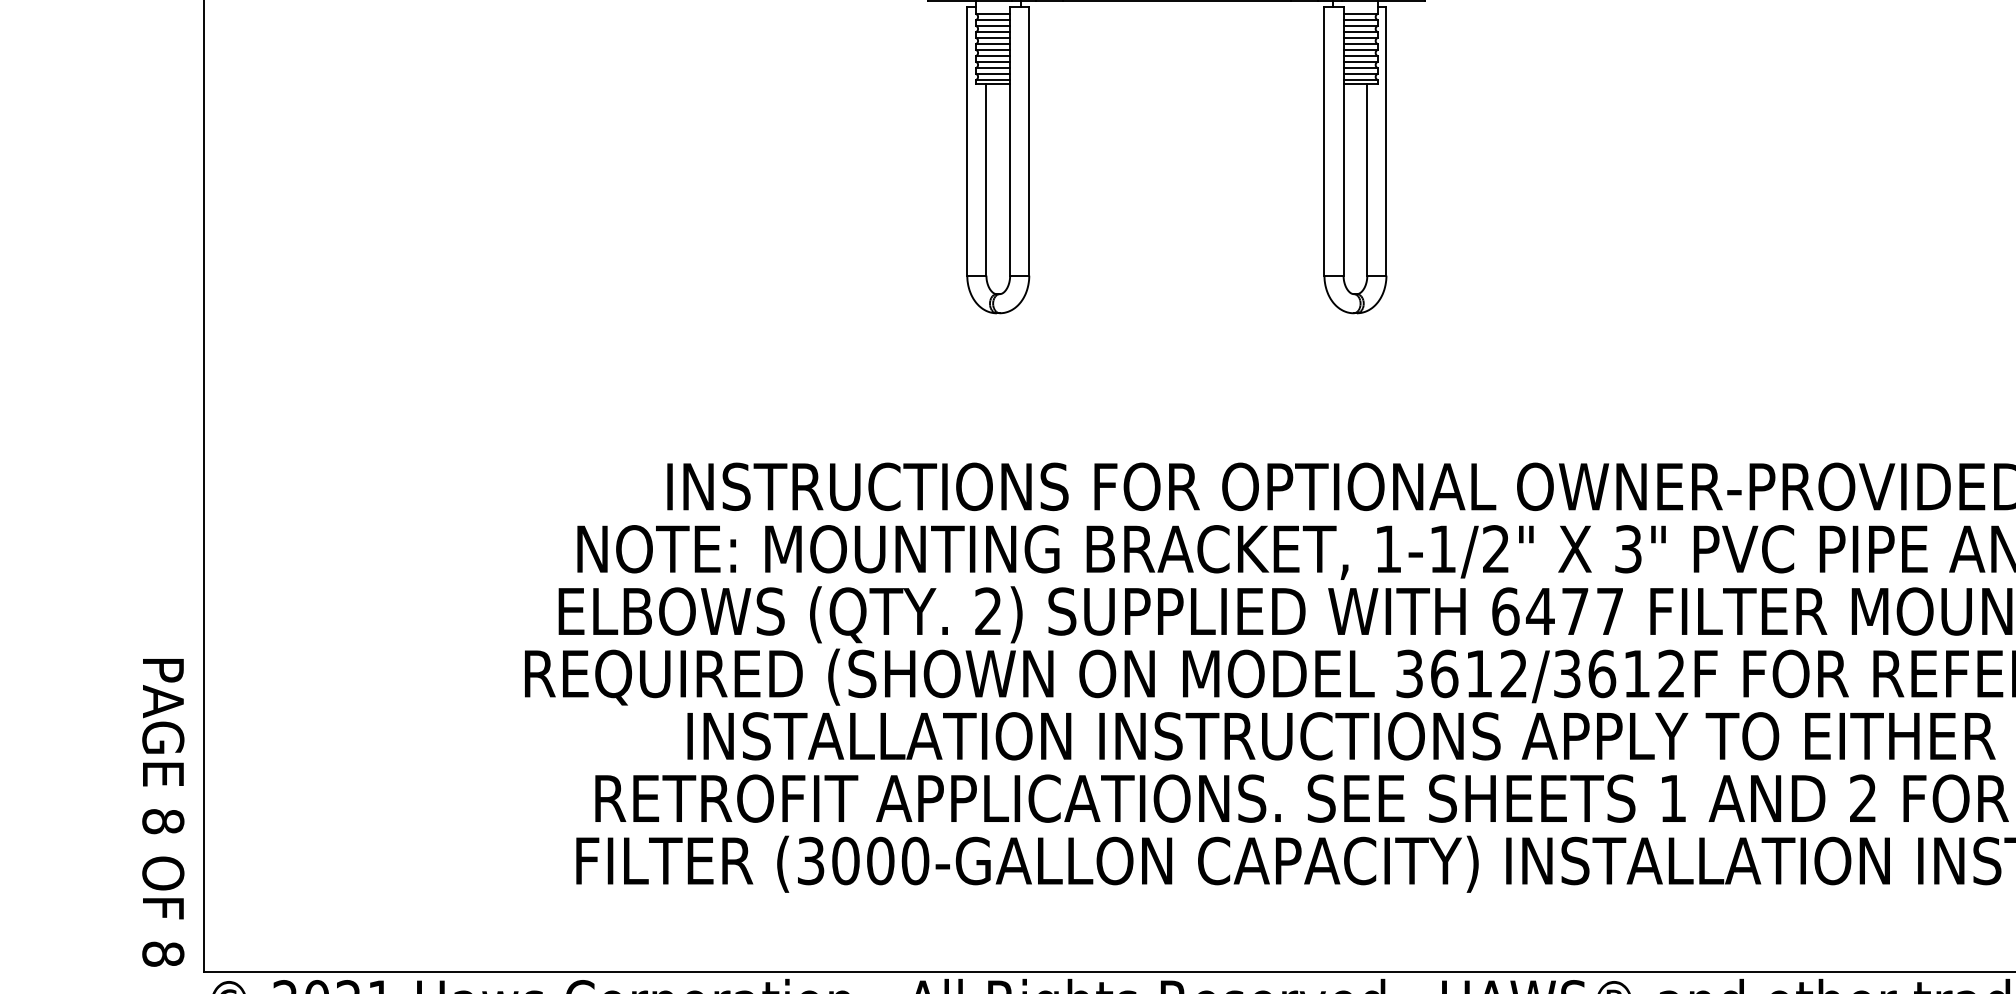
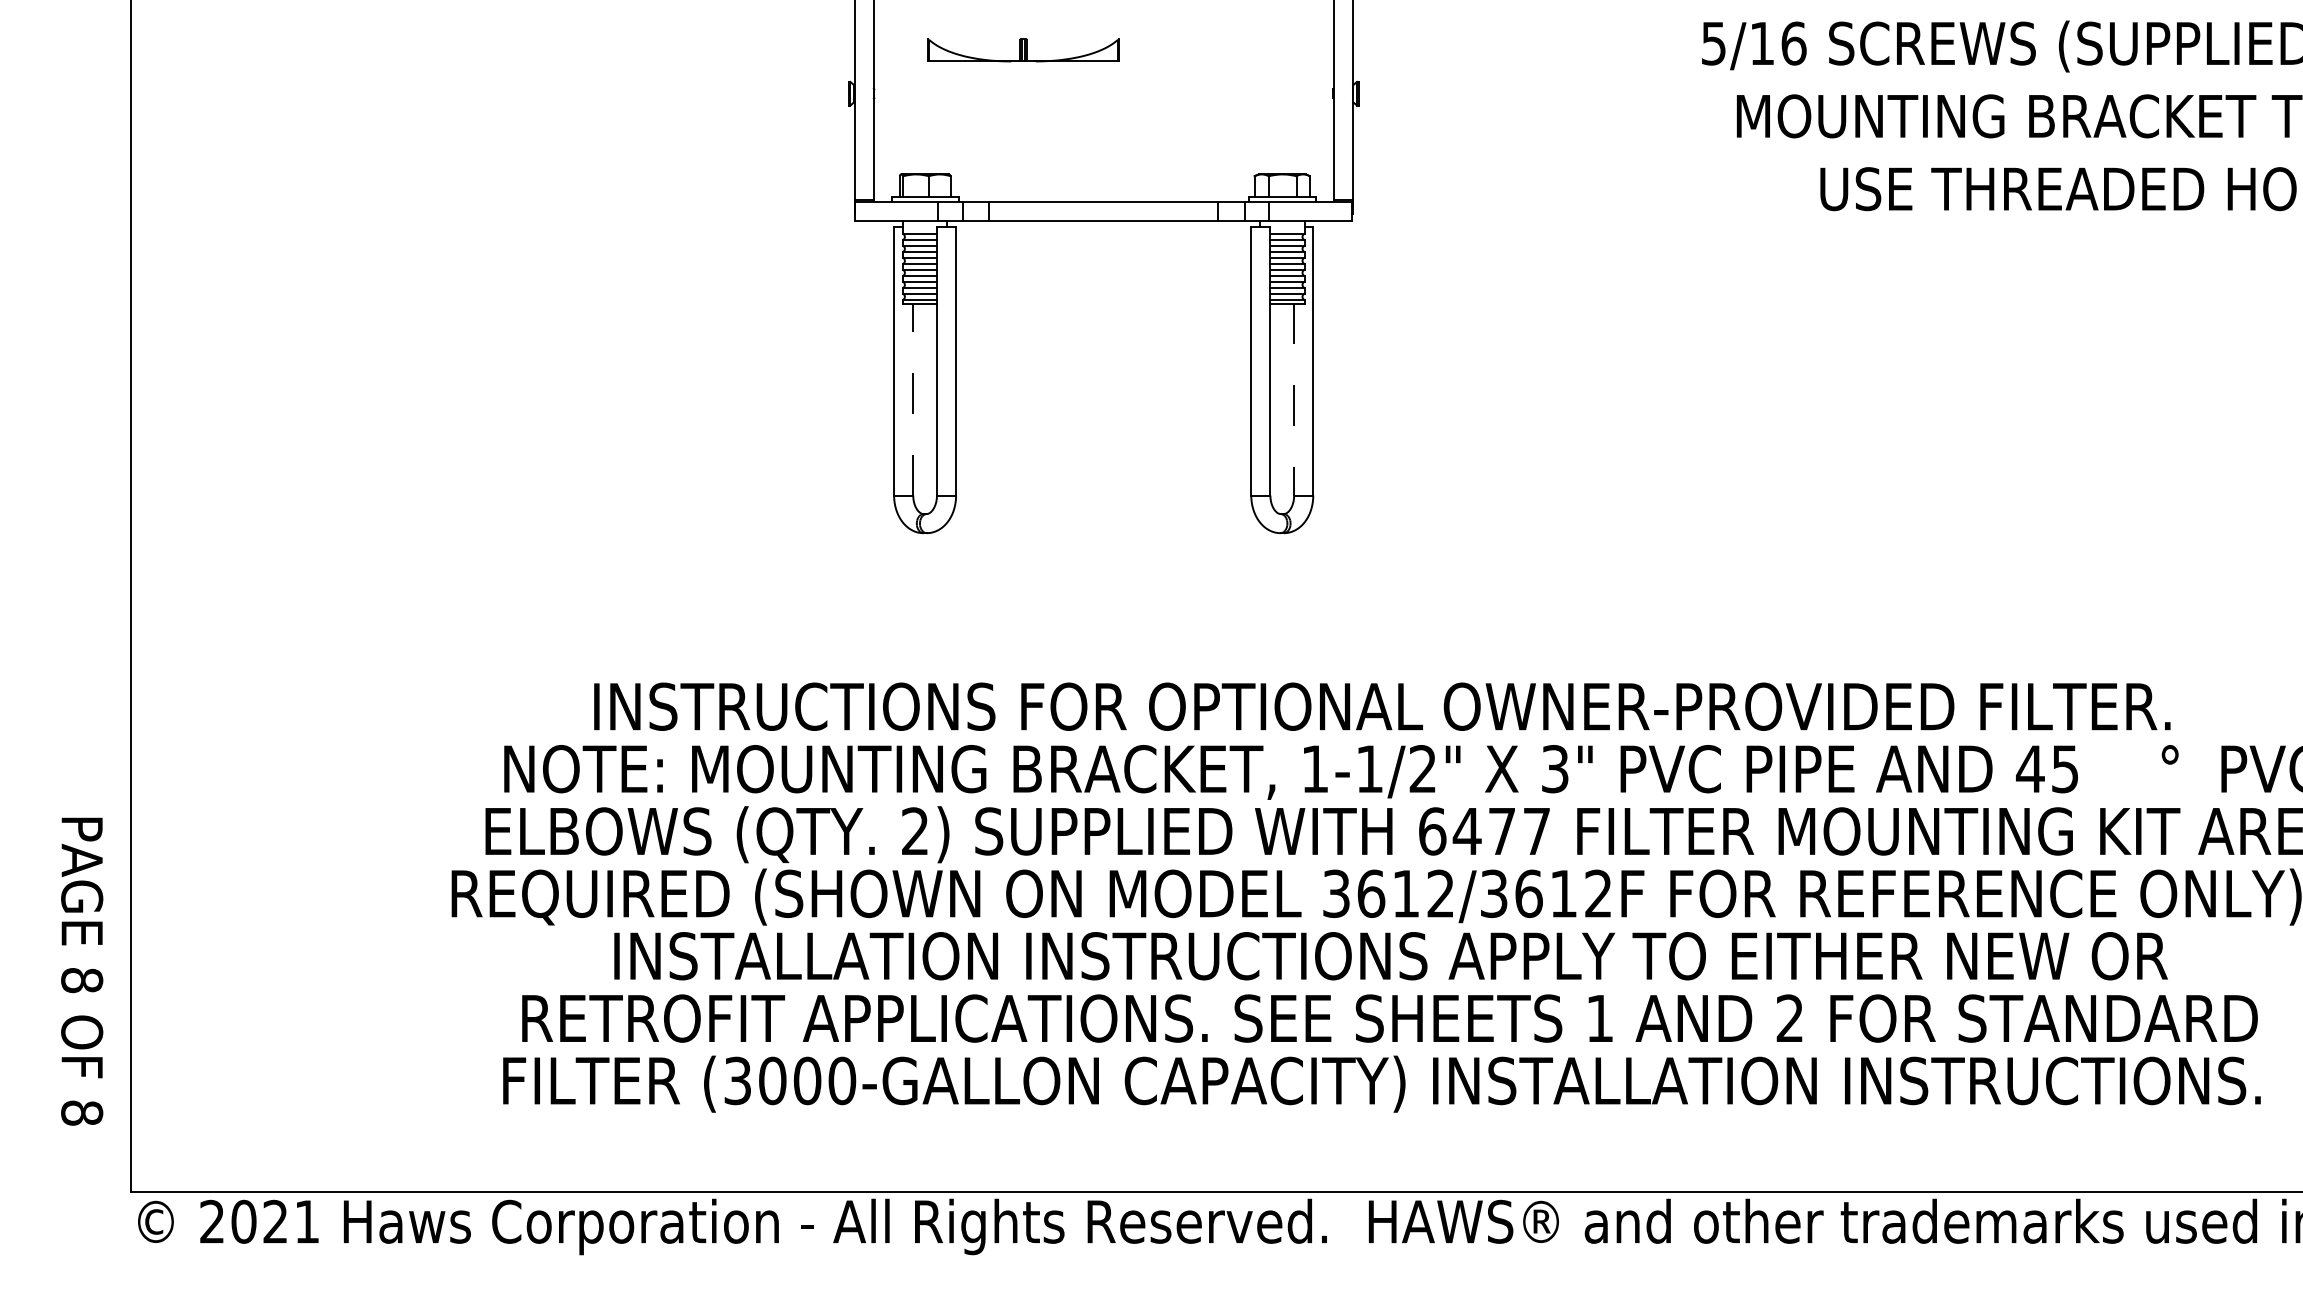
line: (986, 179) -> (913, 399), solid -> dashed
line: (1367, 179) -> (1294, 399), solid -> dashed
text: (163, 812) -> (82, 971), moved

